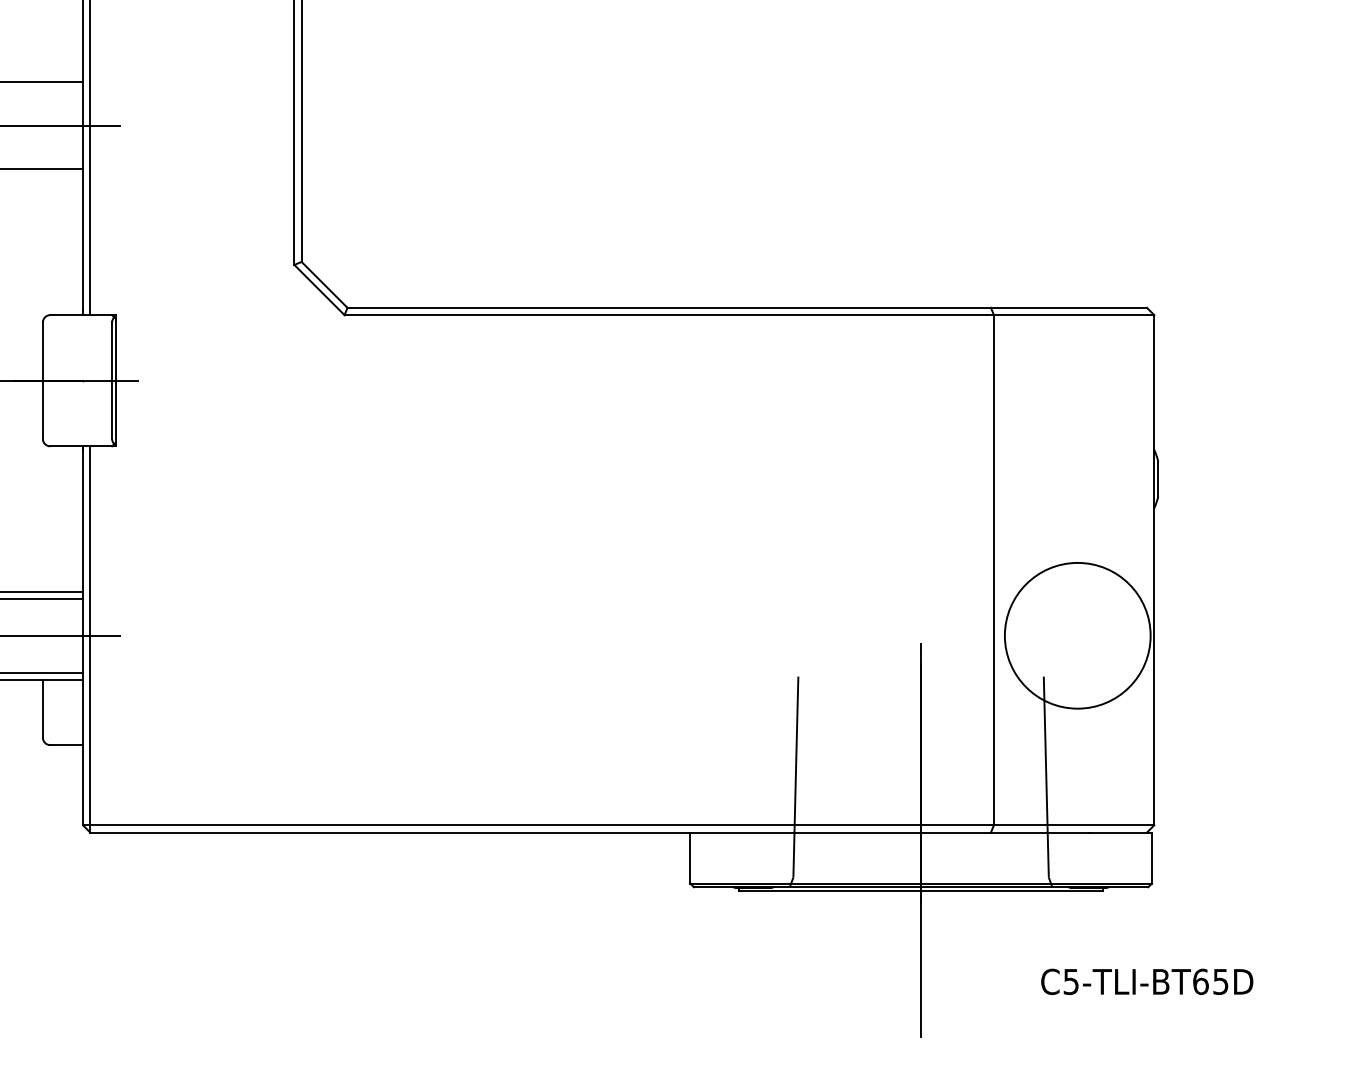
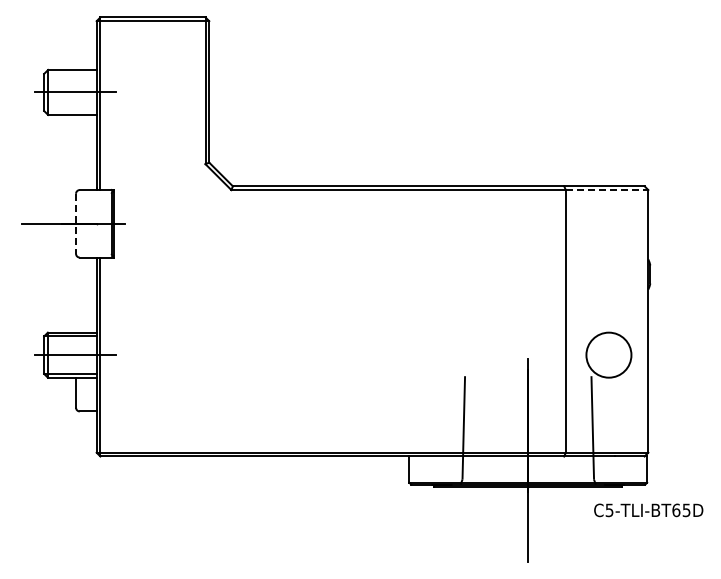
line: (1074, 316) -> (607, 190), solid -> dashed
line: (43, 382) -> (76, 224), solid -> dashed
circle: (1076, 634) -> (608, 354), size x0.6
text: (1146, 982) -> (648, 510), moved

